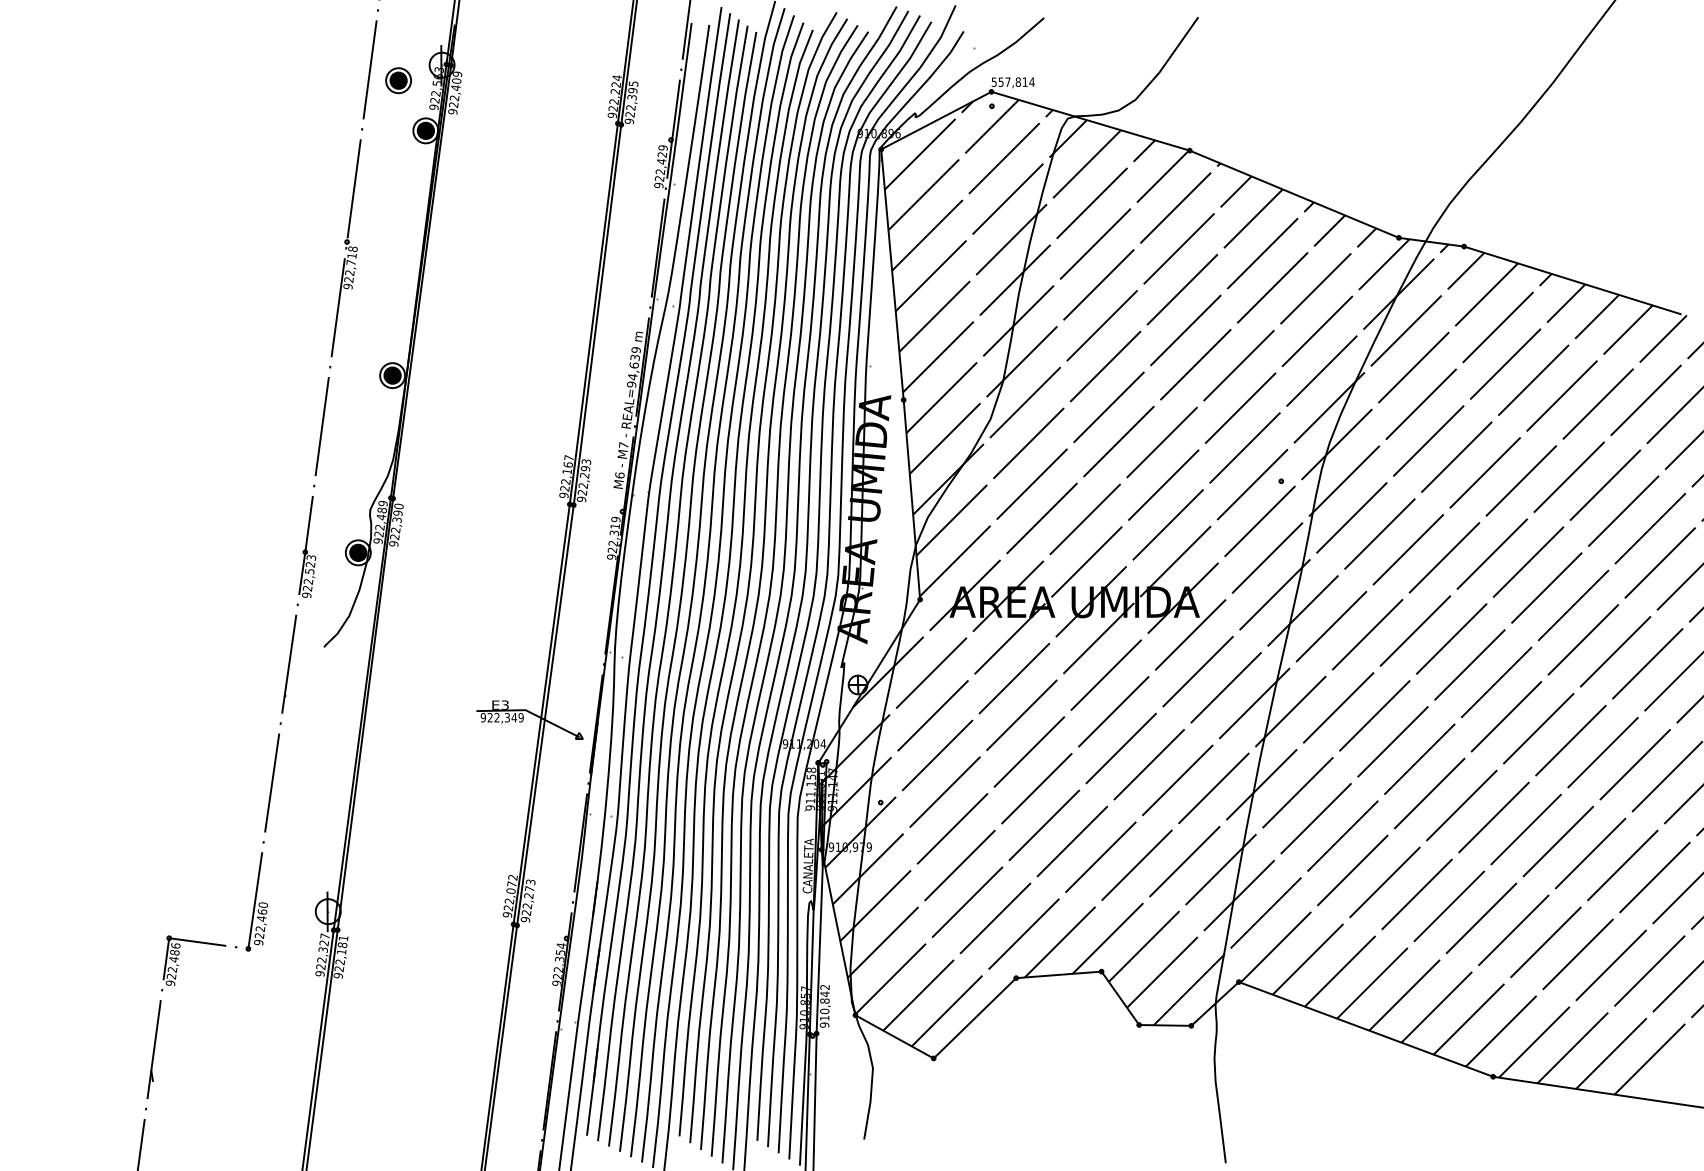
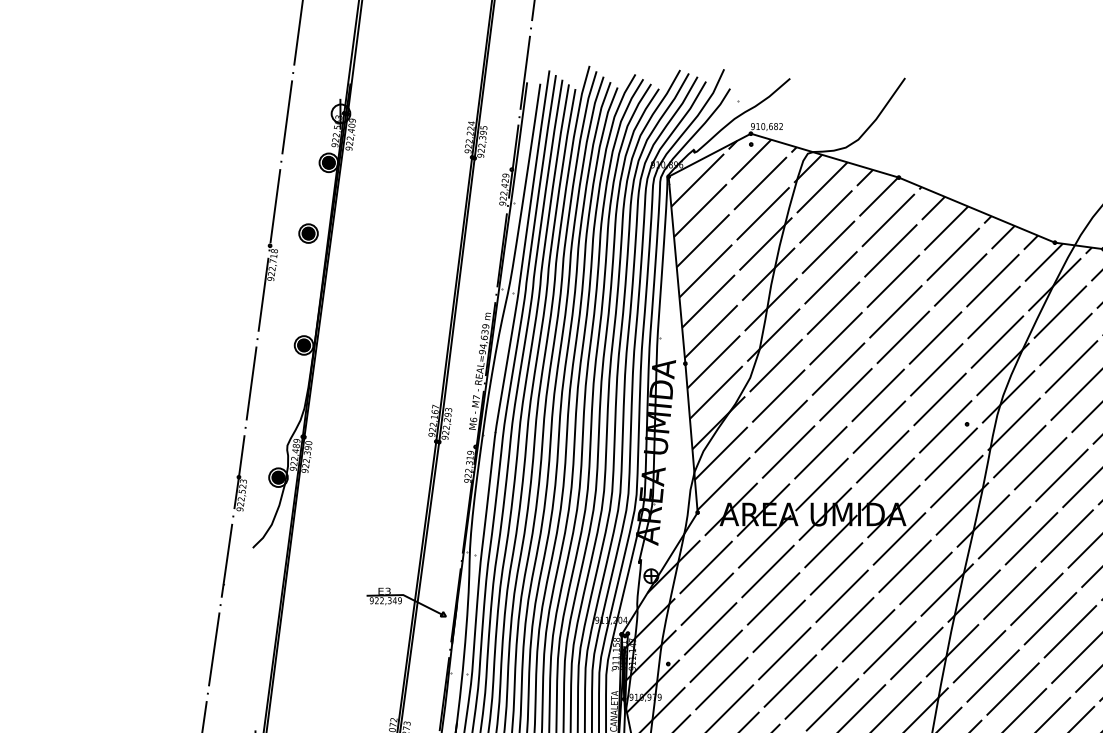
part: (398, 80) -> (308, 233), moved
text: (1012, 81) -> (766, 126), 557,814 -> 910,682

